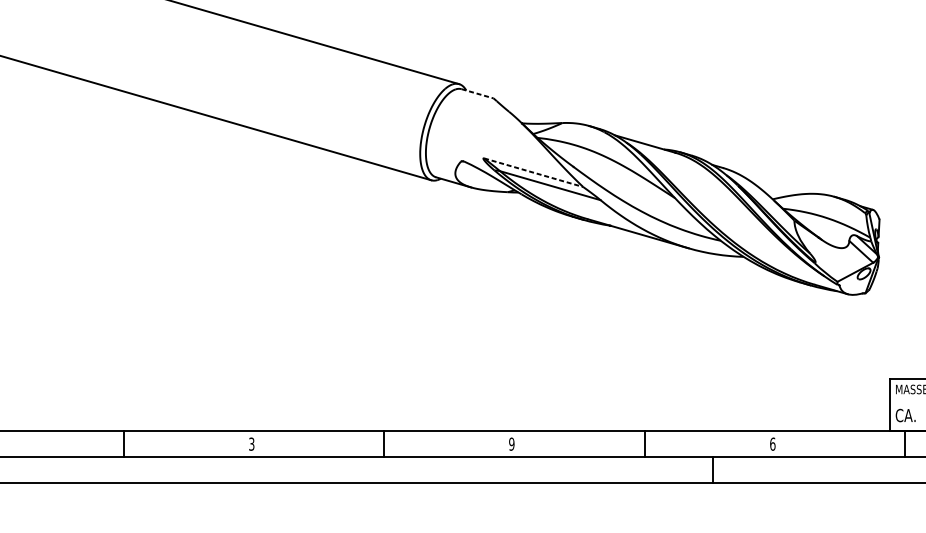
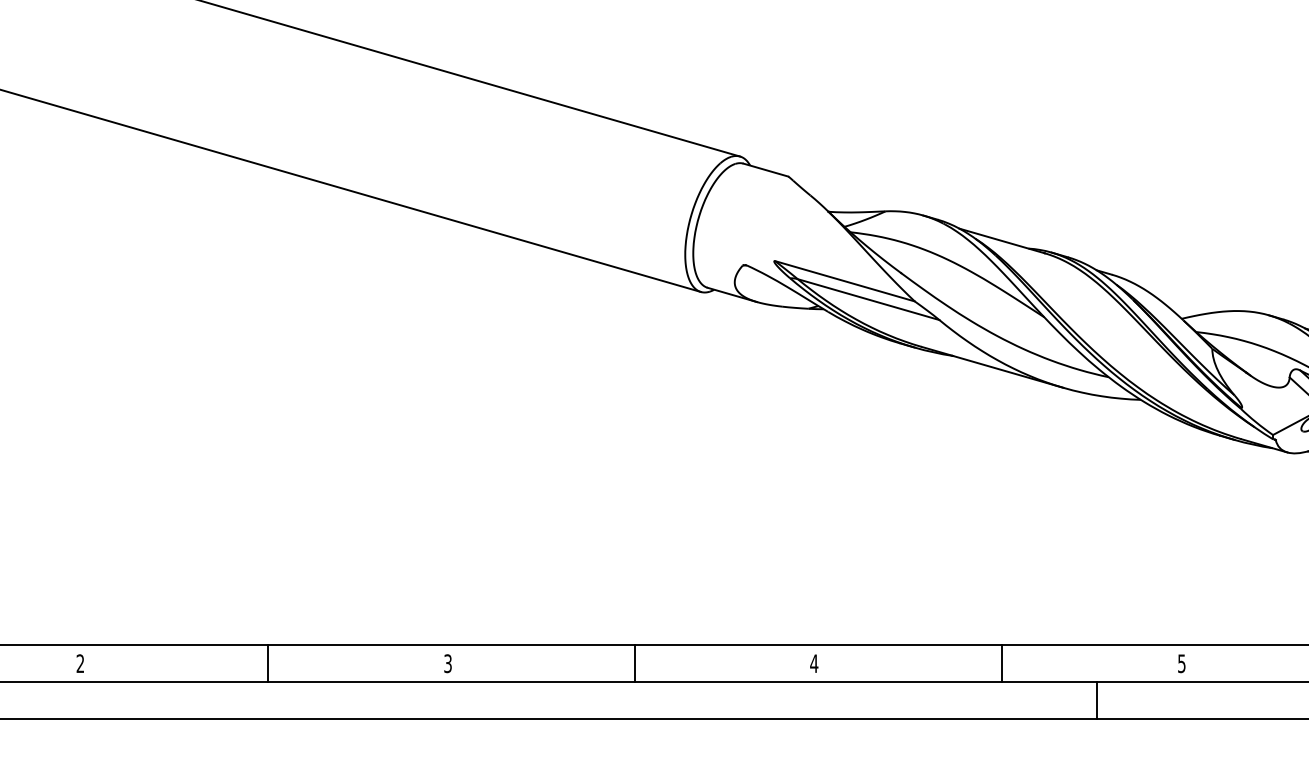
line: (477, 94) -> (766, 170), dashed -> solid
line: (533, 172) -> (845, 281), dashed -> solid
text: (511, 444) -> (814, 663), 9 -> 4
text: (772, 444) -> (1181, 663), 6 -> 5

